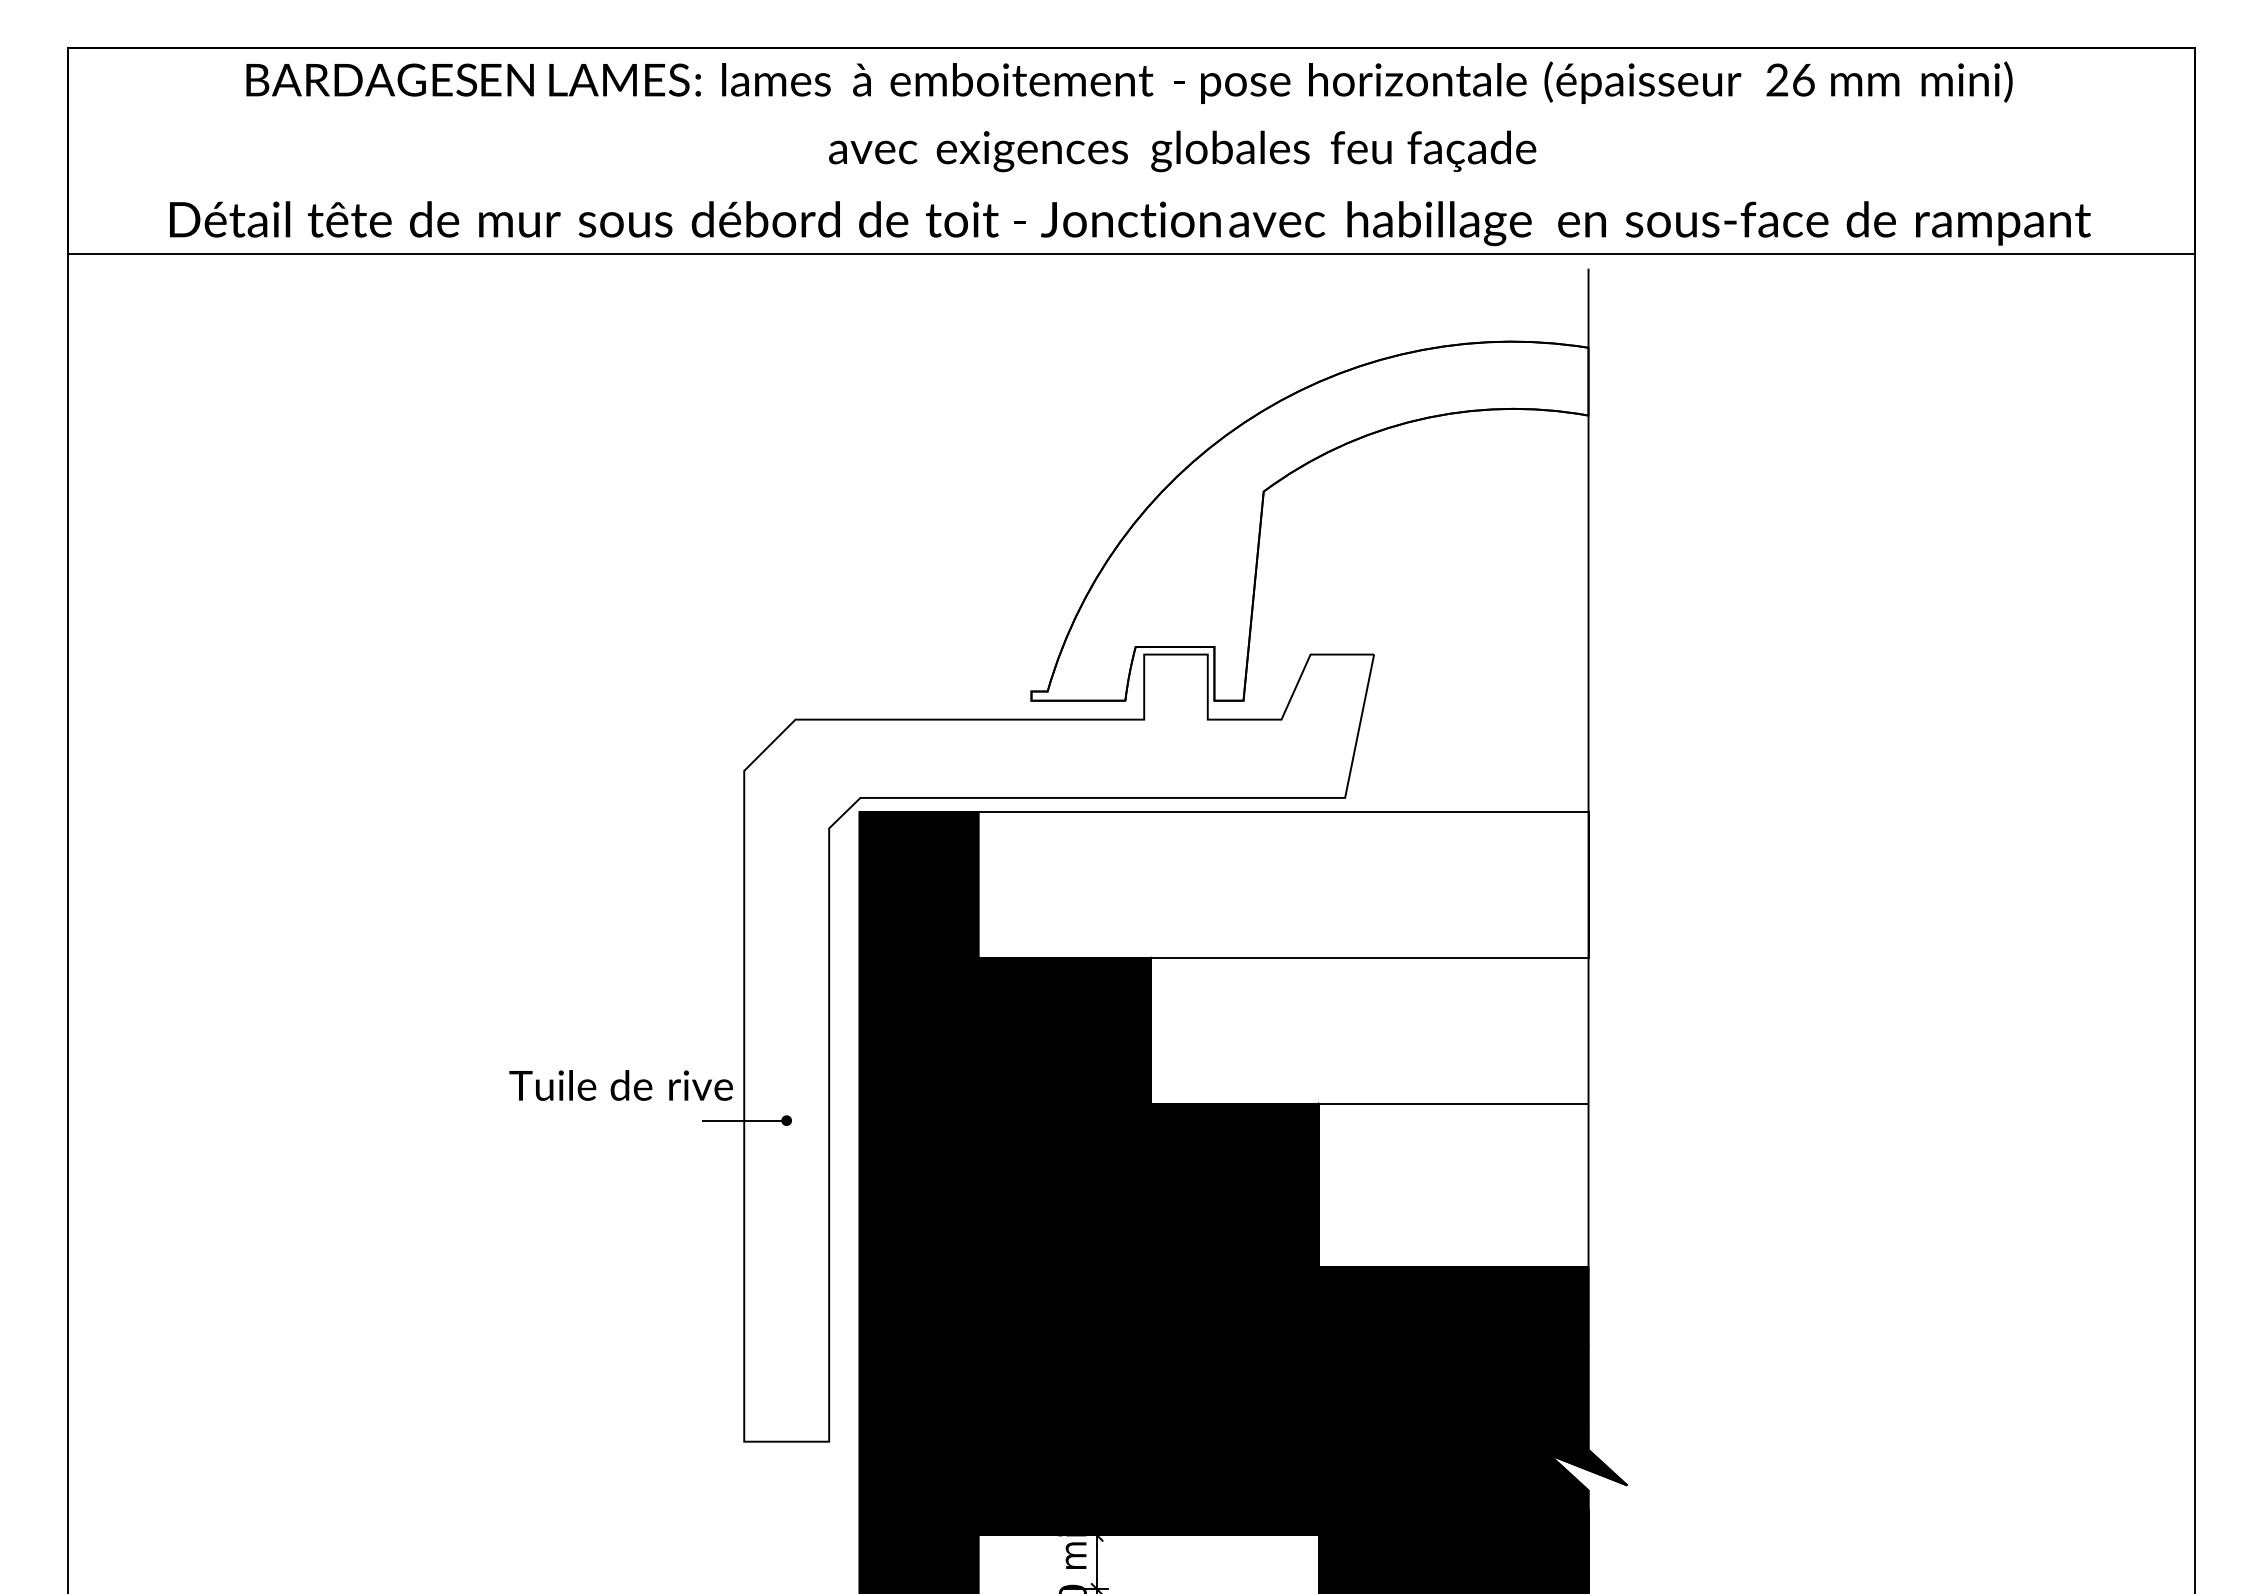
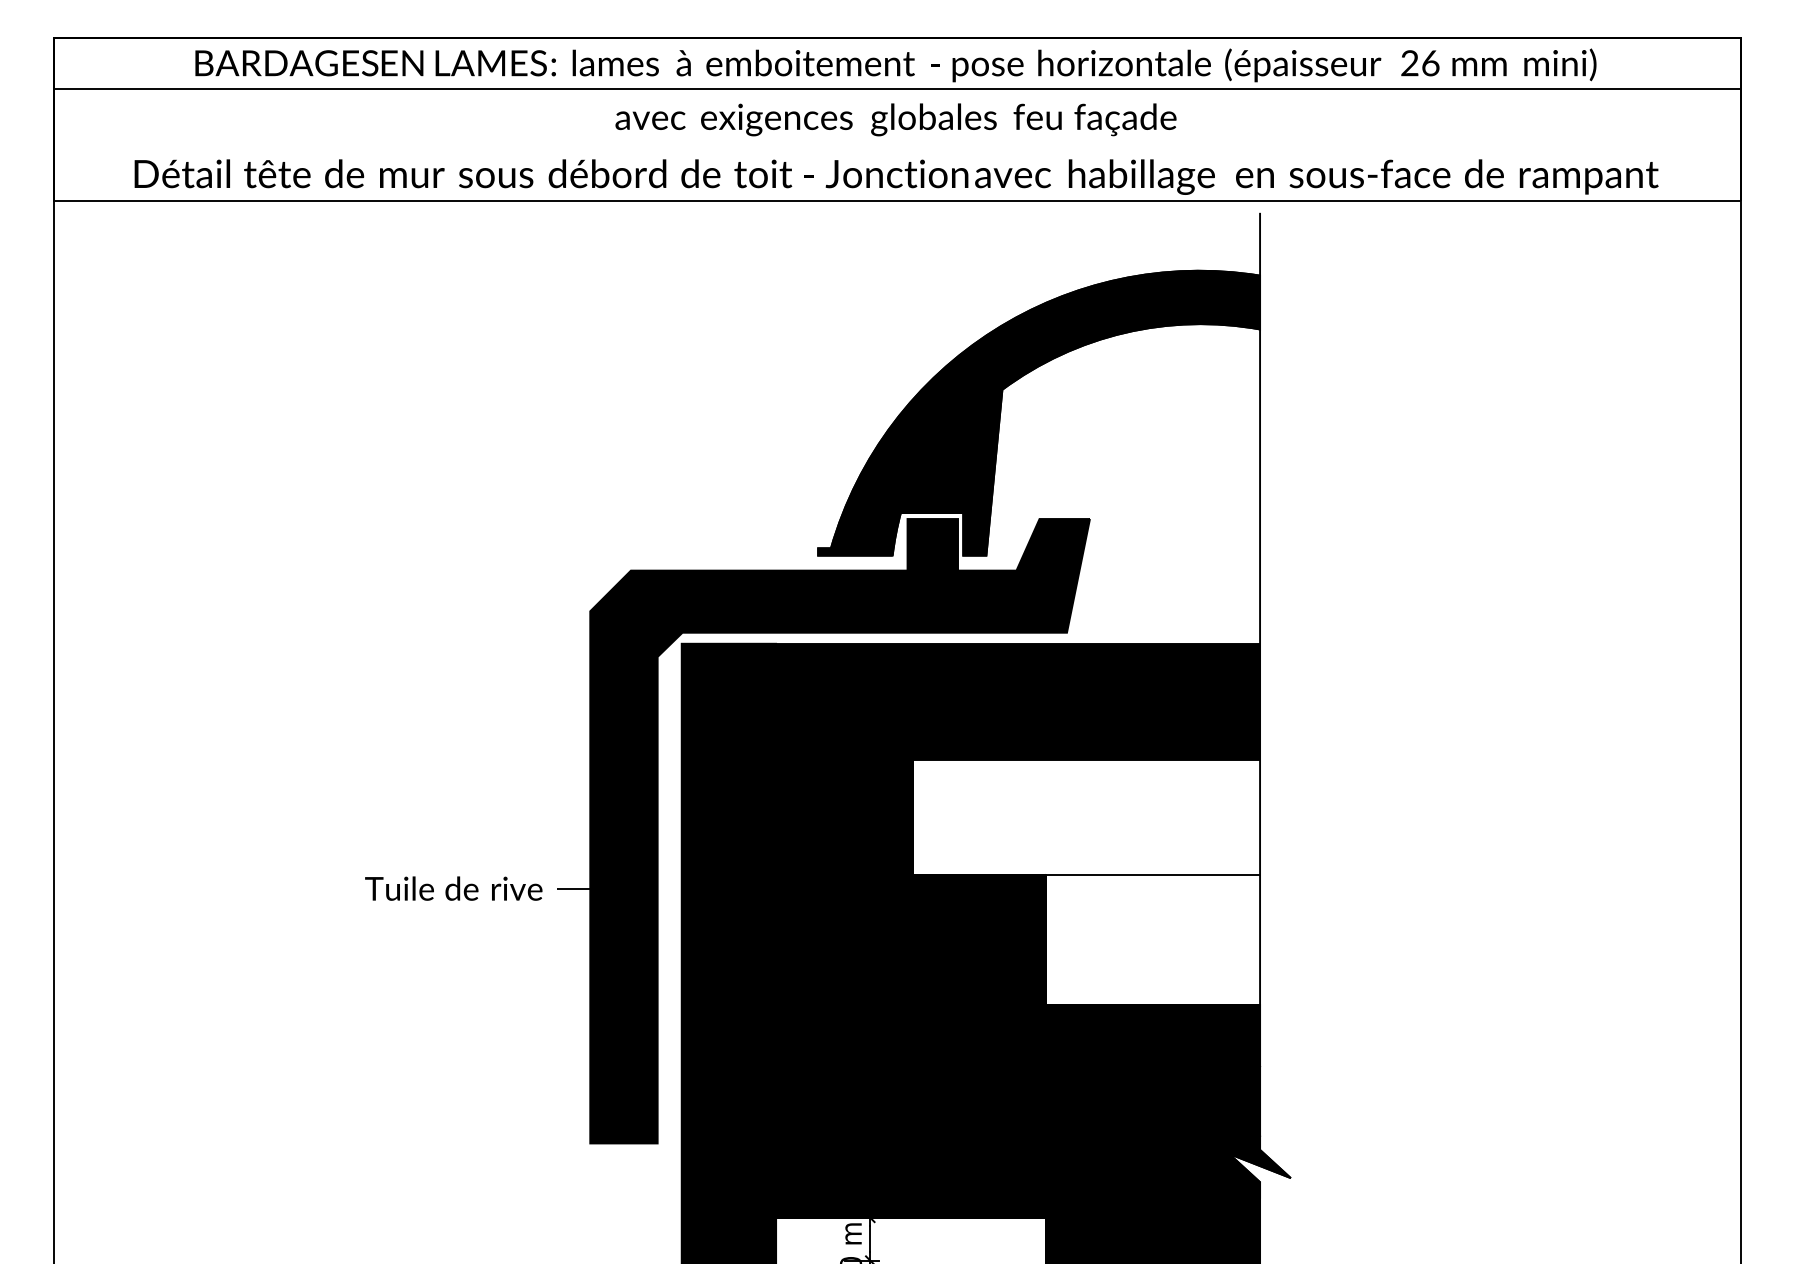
line: (1131, 112) -> (897, 88), added
text: (1182, 151) -> (895, 119), moved
fill: (1309, 520) -> (1038, 412), added
fill: (1283, 884) -> (1018, 701), added
fill: (1059, 1047) -> (840, 830), added
text: (620, 1085) -> (453, 888), moved

